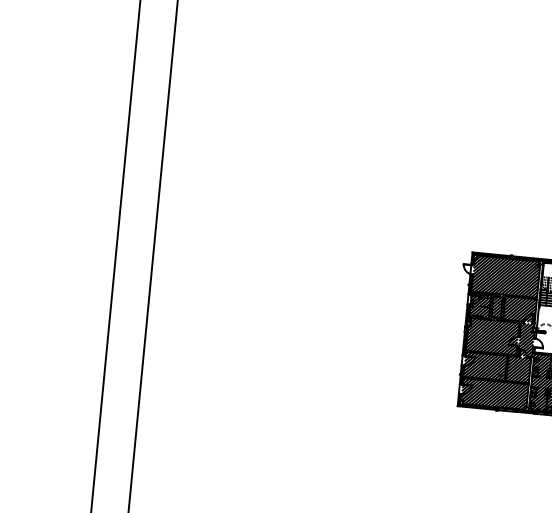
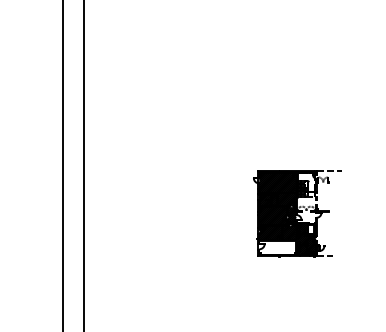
hatch: (494, 393) -> (277, 247), removed

